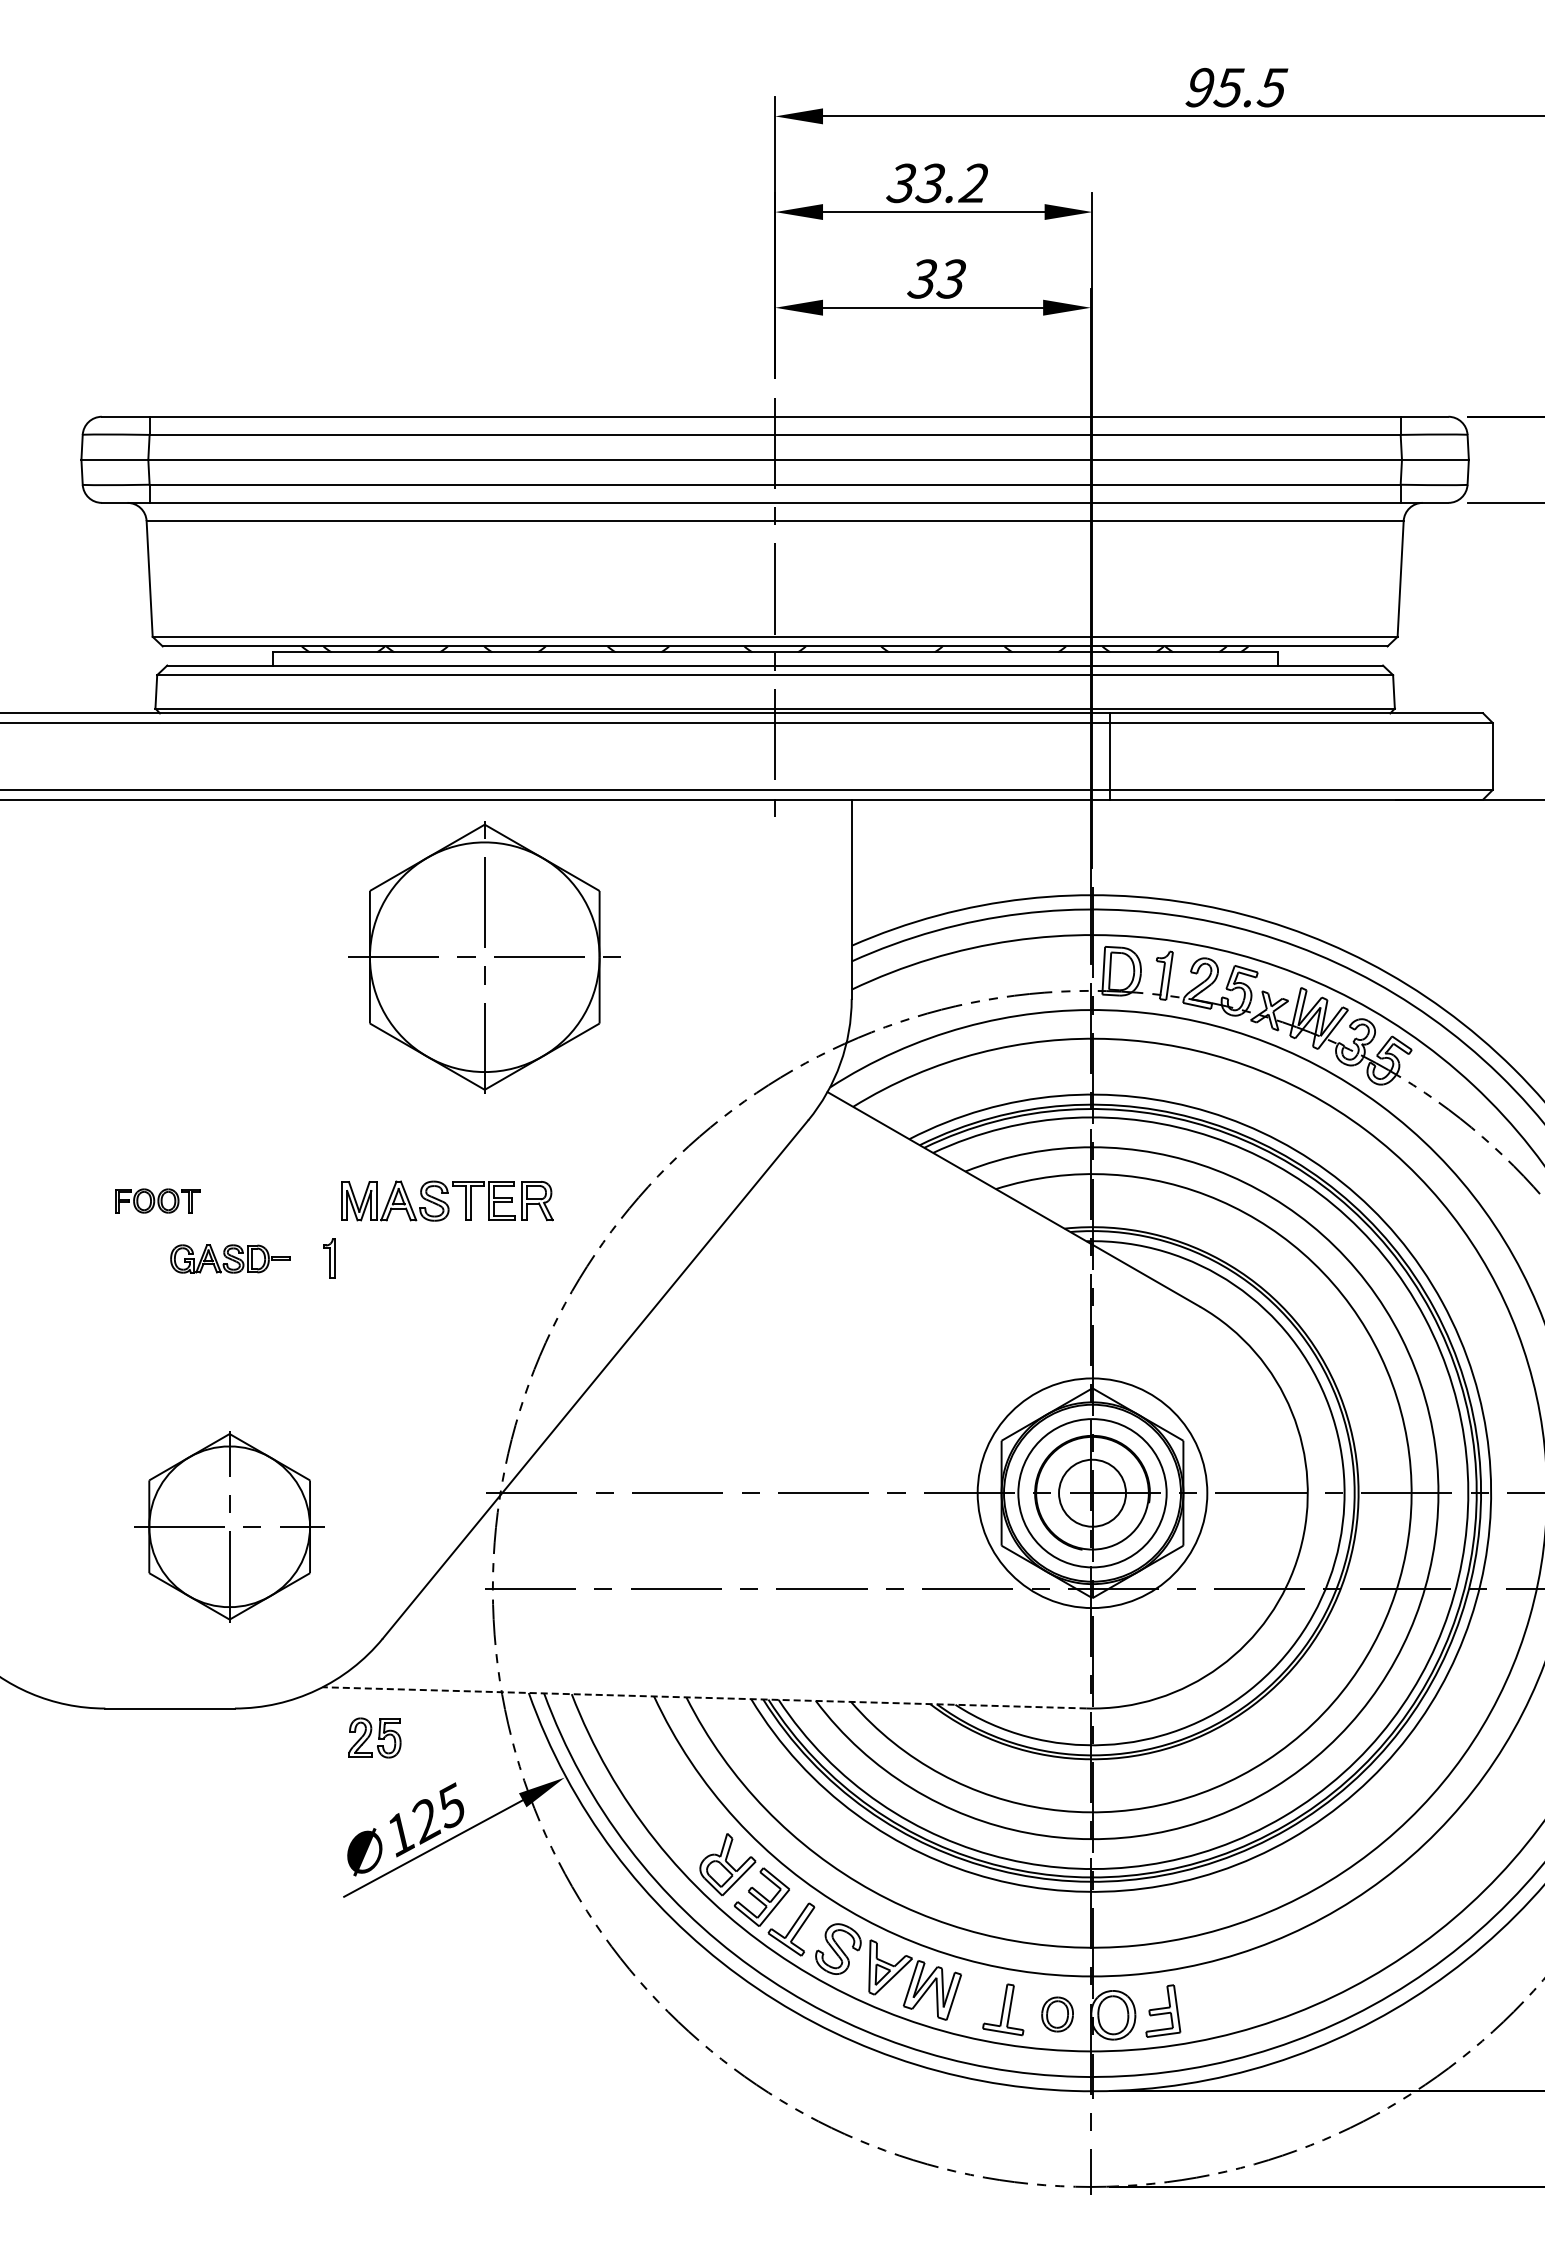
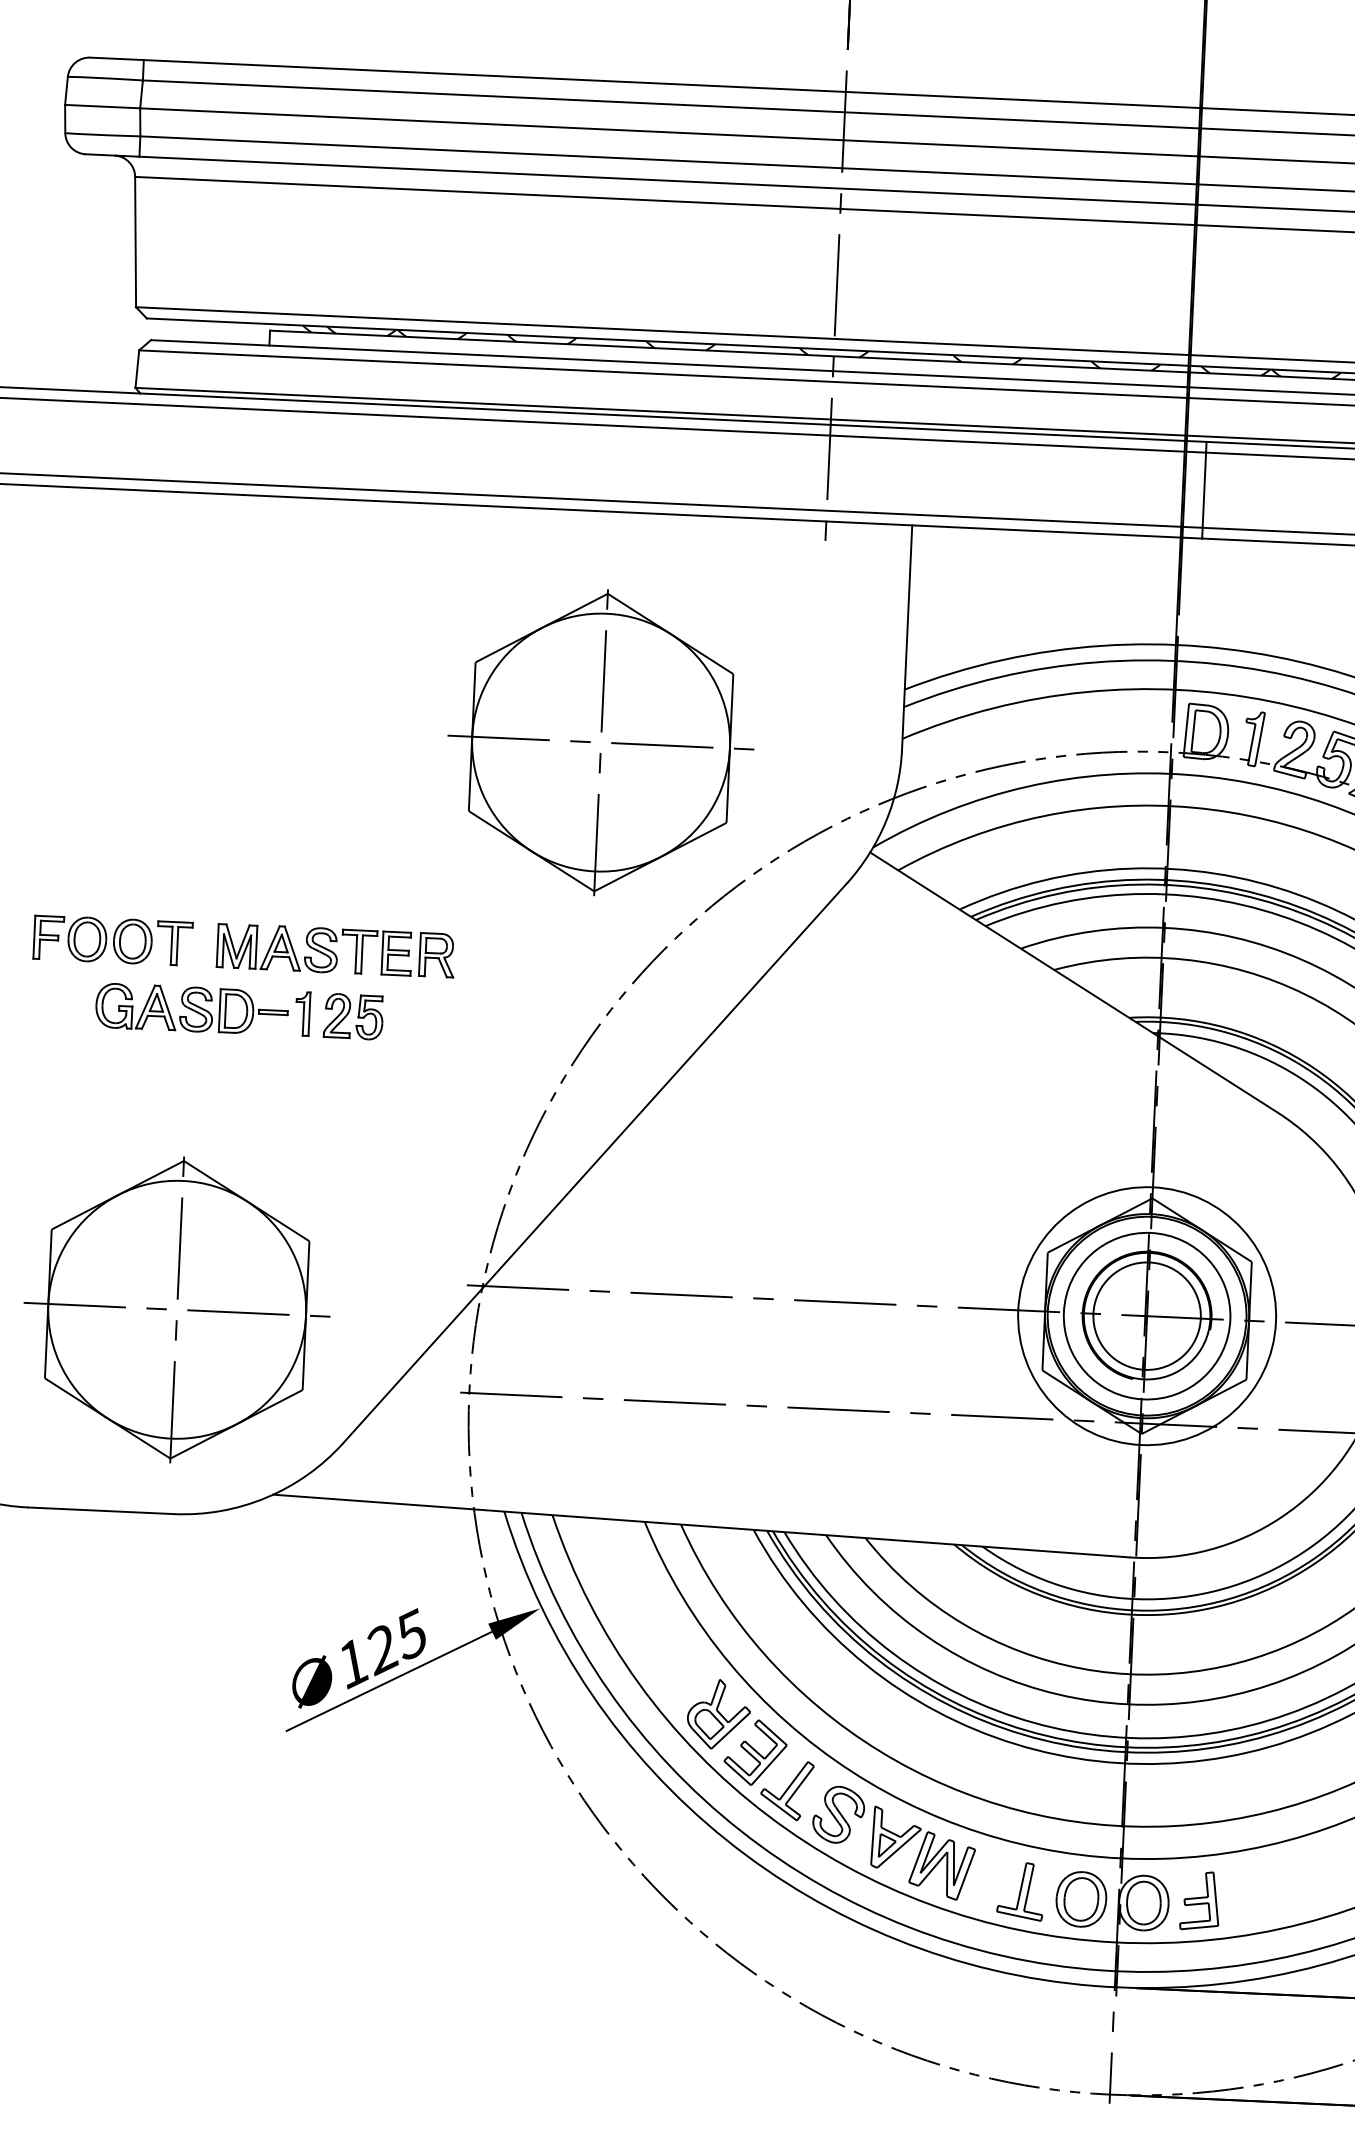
part: (484, 957) -> (600, 742), moved
part: (157, 1200) -> (112, 940), size x1.67
part: (447, 1200) -> (336, 950), moved
part: (230, 1258) -> (191, 1008), size x1.43
circle: (1092, 1493) -> (1147, 1316), size x1.43
part: (229, 1526) -> (176, 1309), size x1.43
line: (704, 1697) -> (701, 1525), dashed -> solid
part: (374, 1737) -> (353, 1016), moved
part: (1057, 2014) -> (1081, 1899), size x1.43

